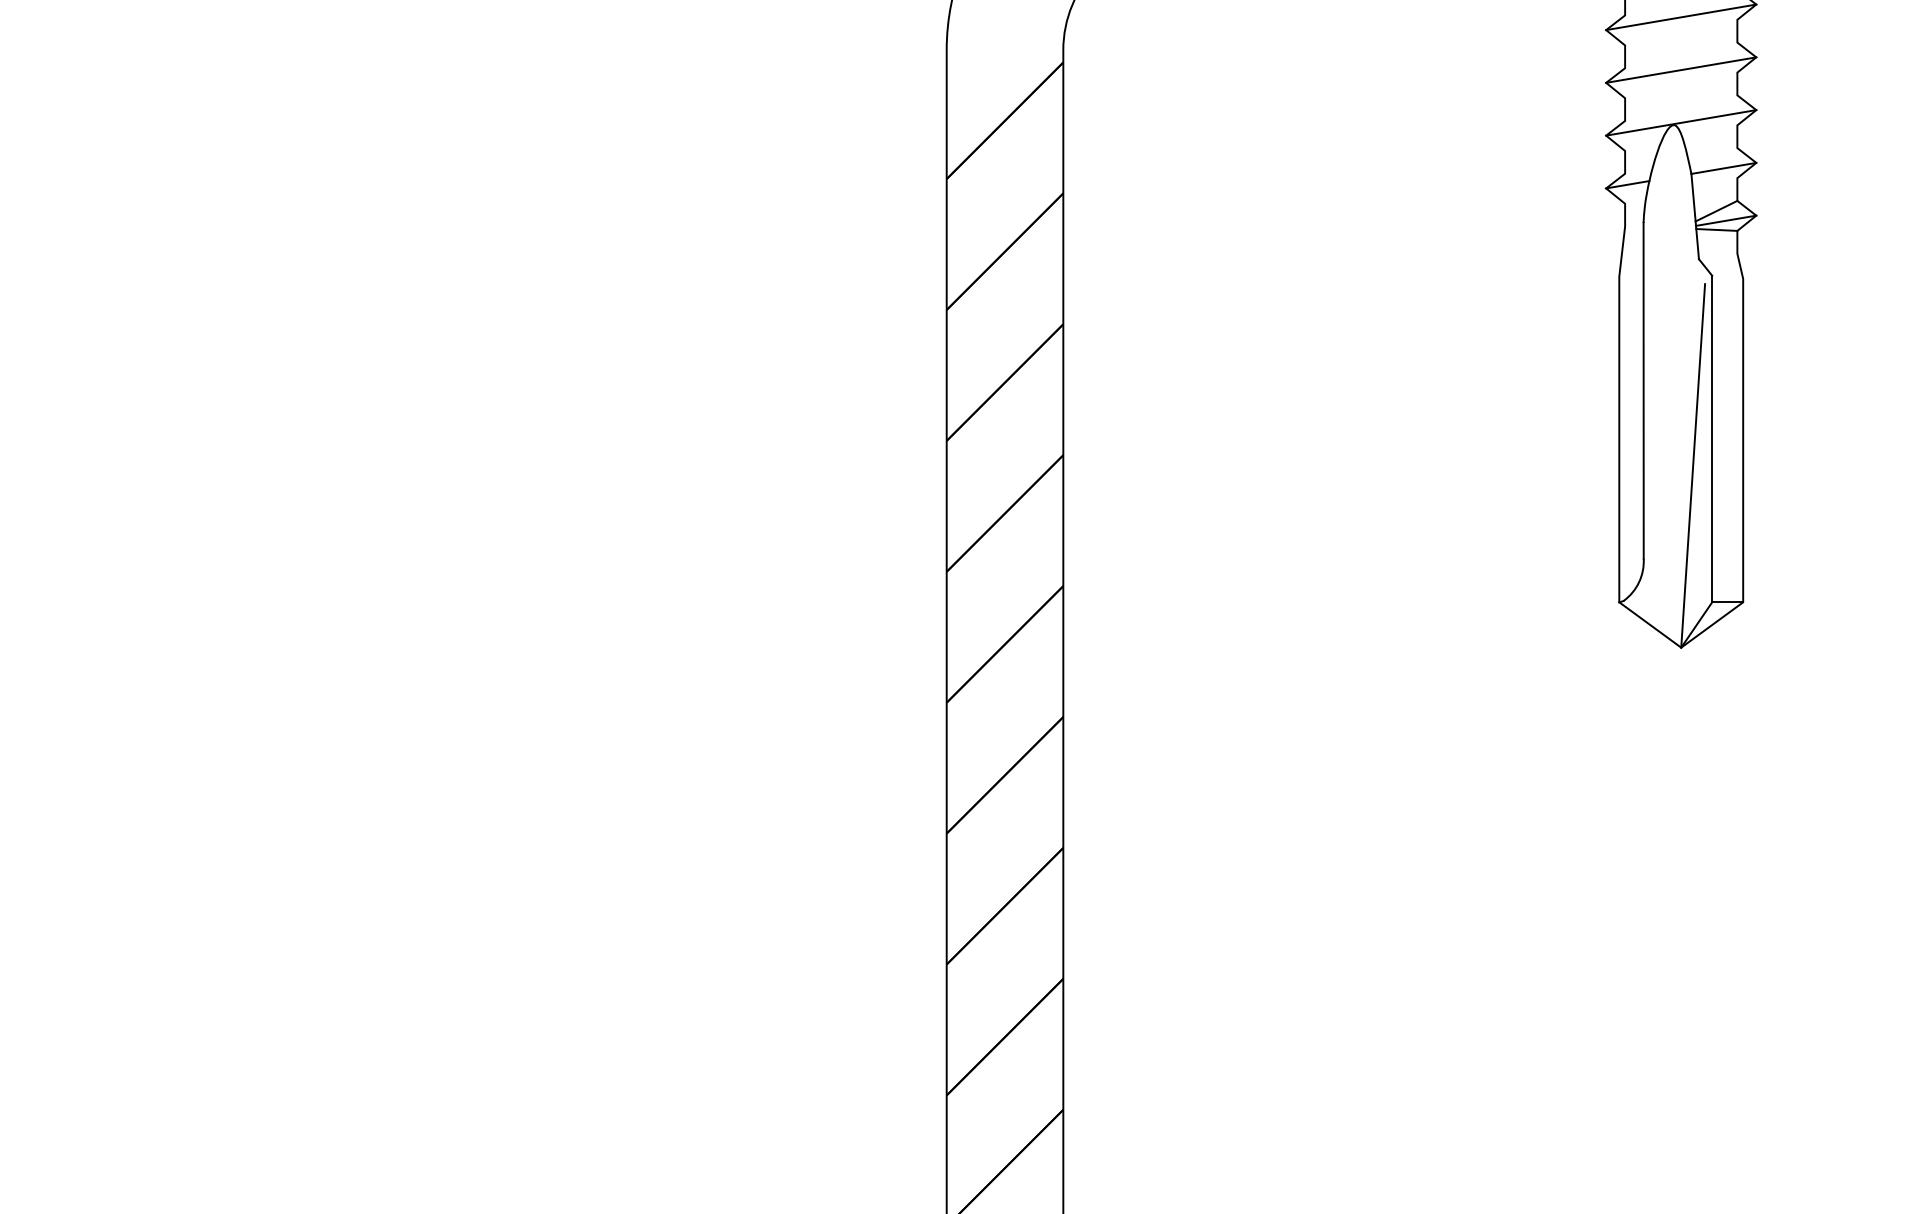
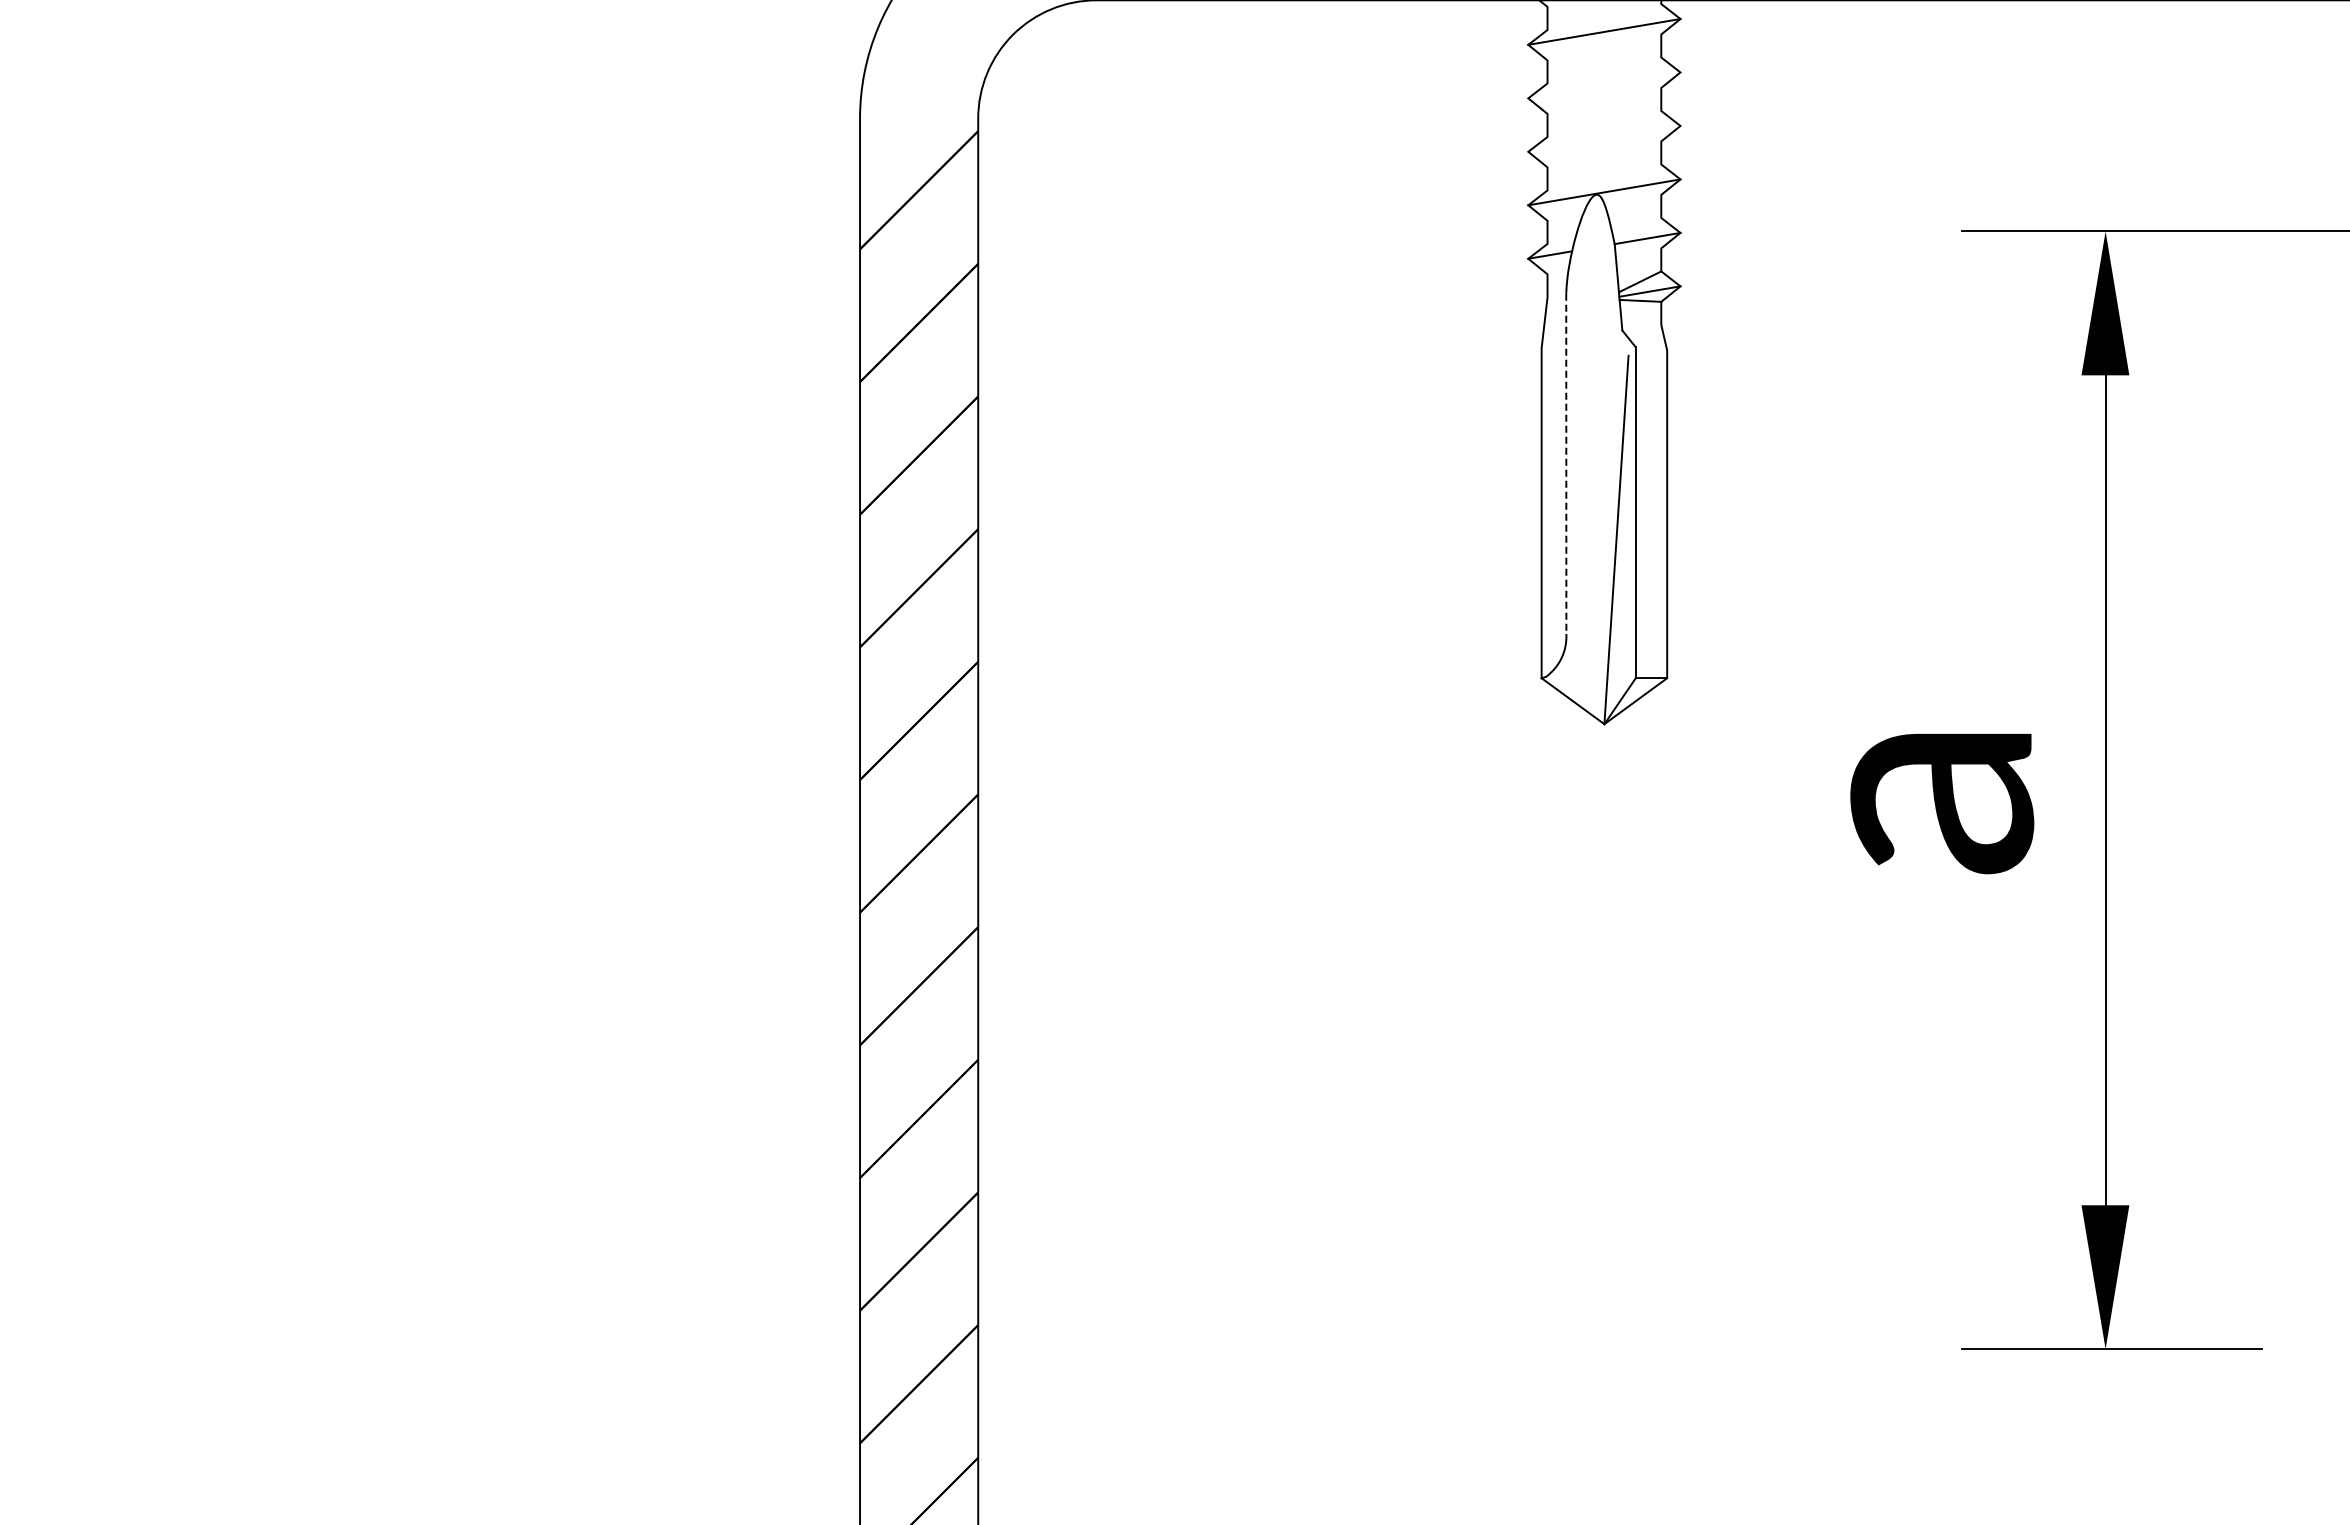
line: (1681, 17) -> (1604, 85), removed
line: (1681, 69) -> (1604, 138), removed
line: (1643, 391) -> (1566, 464), solid -> dashed

